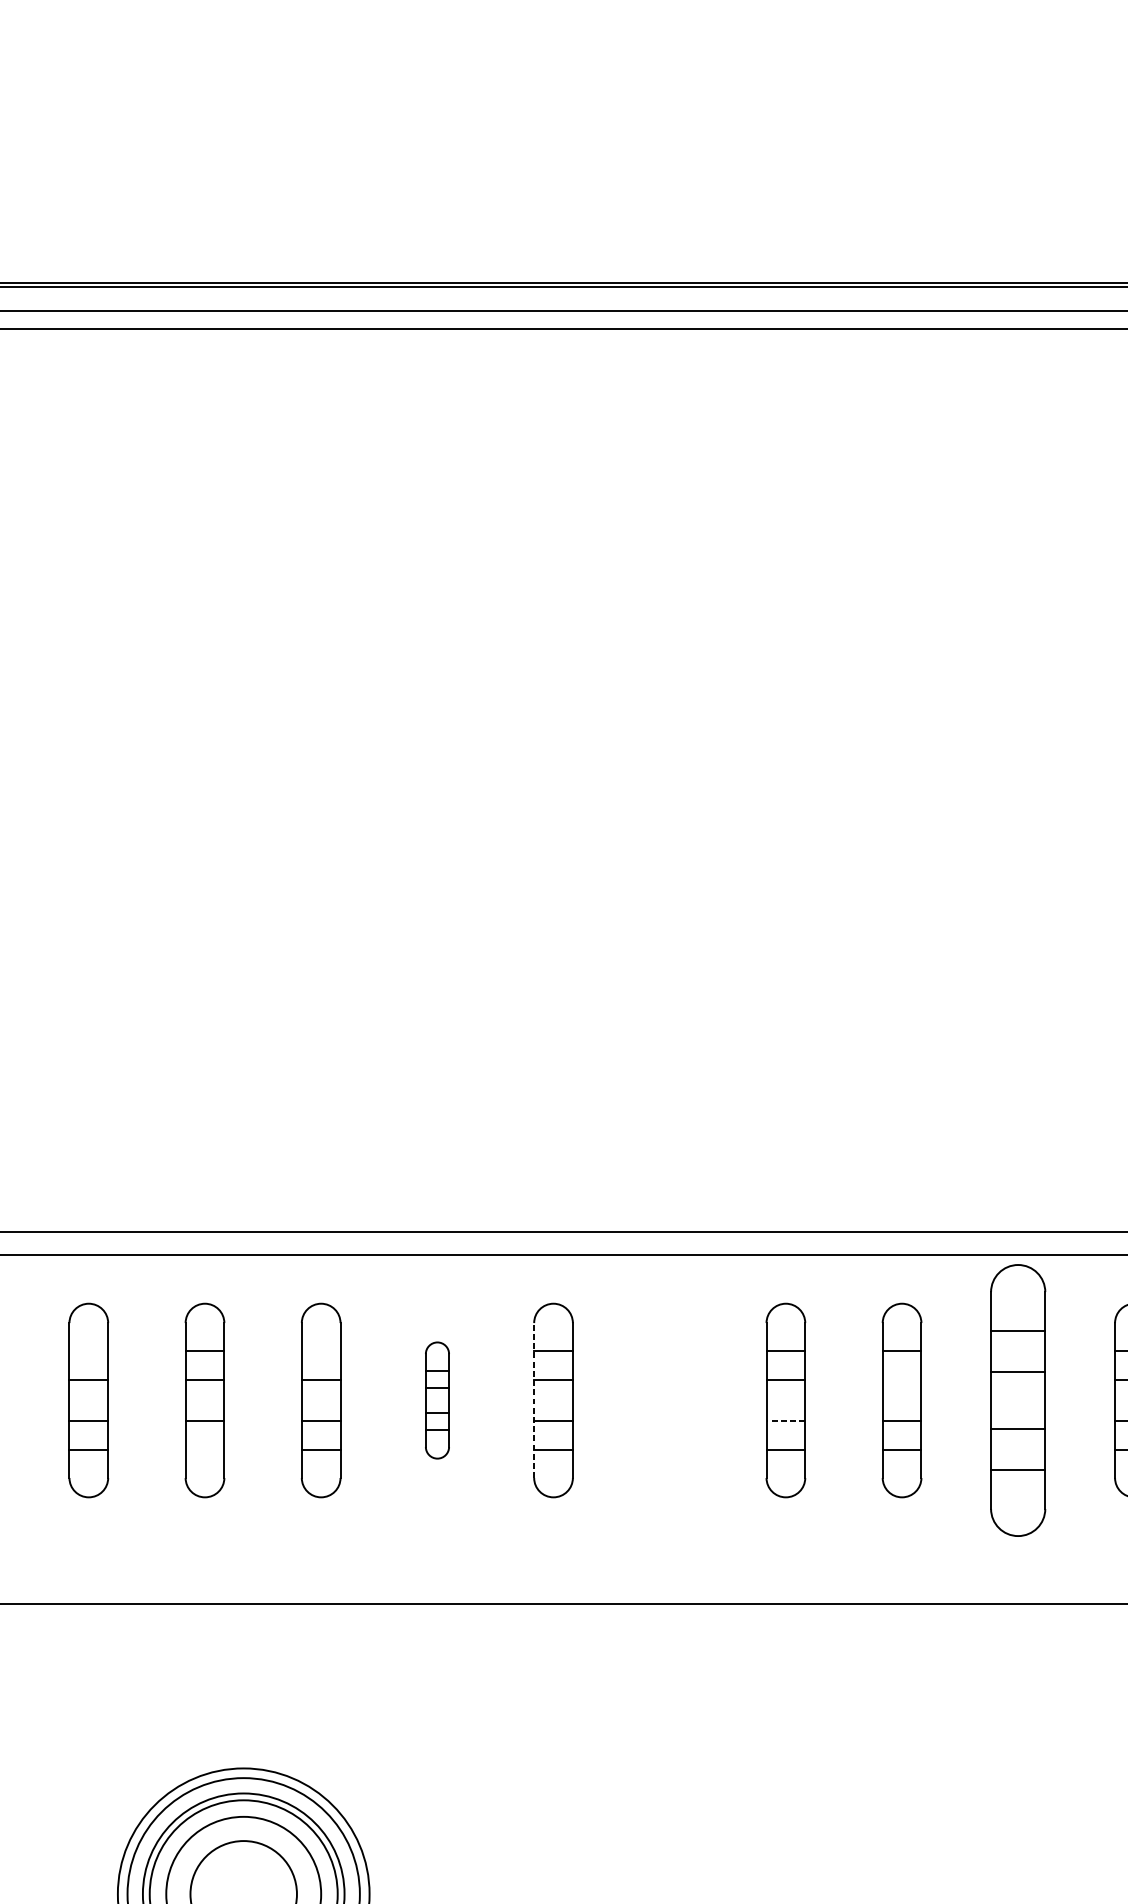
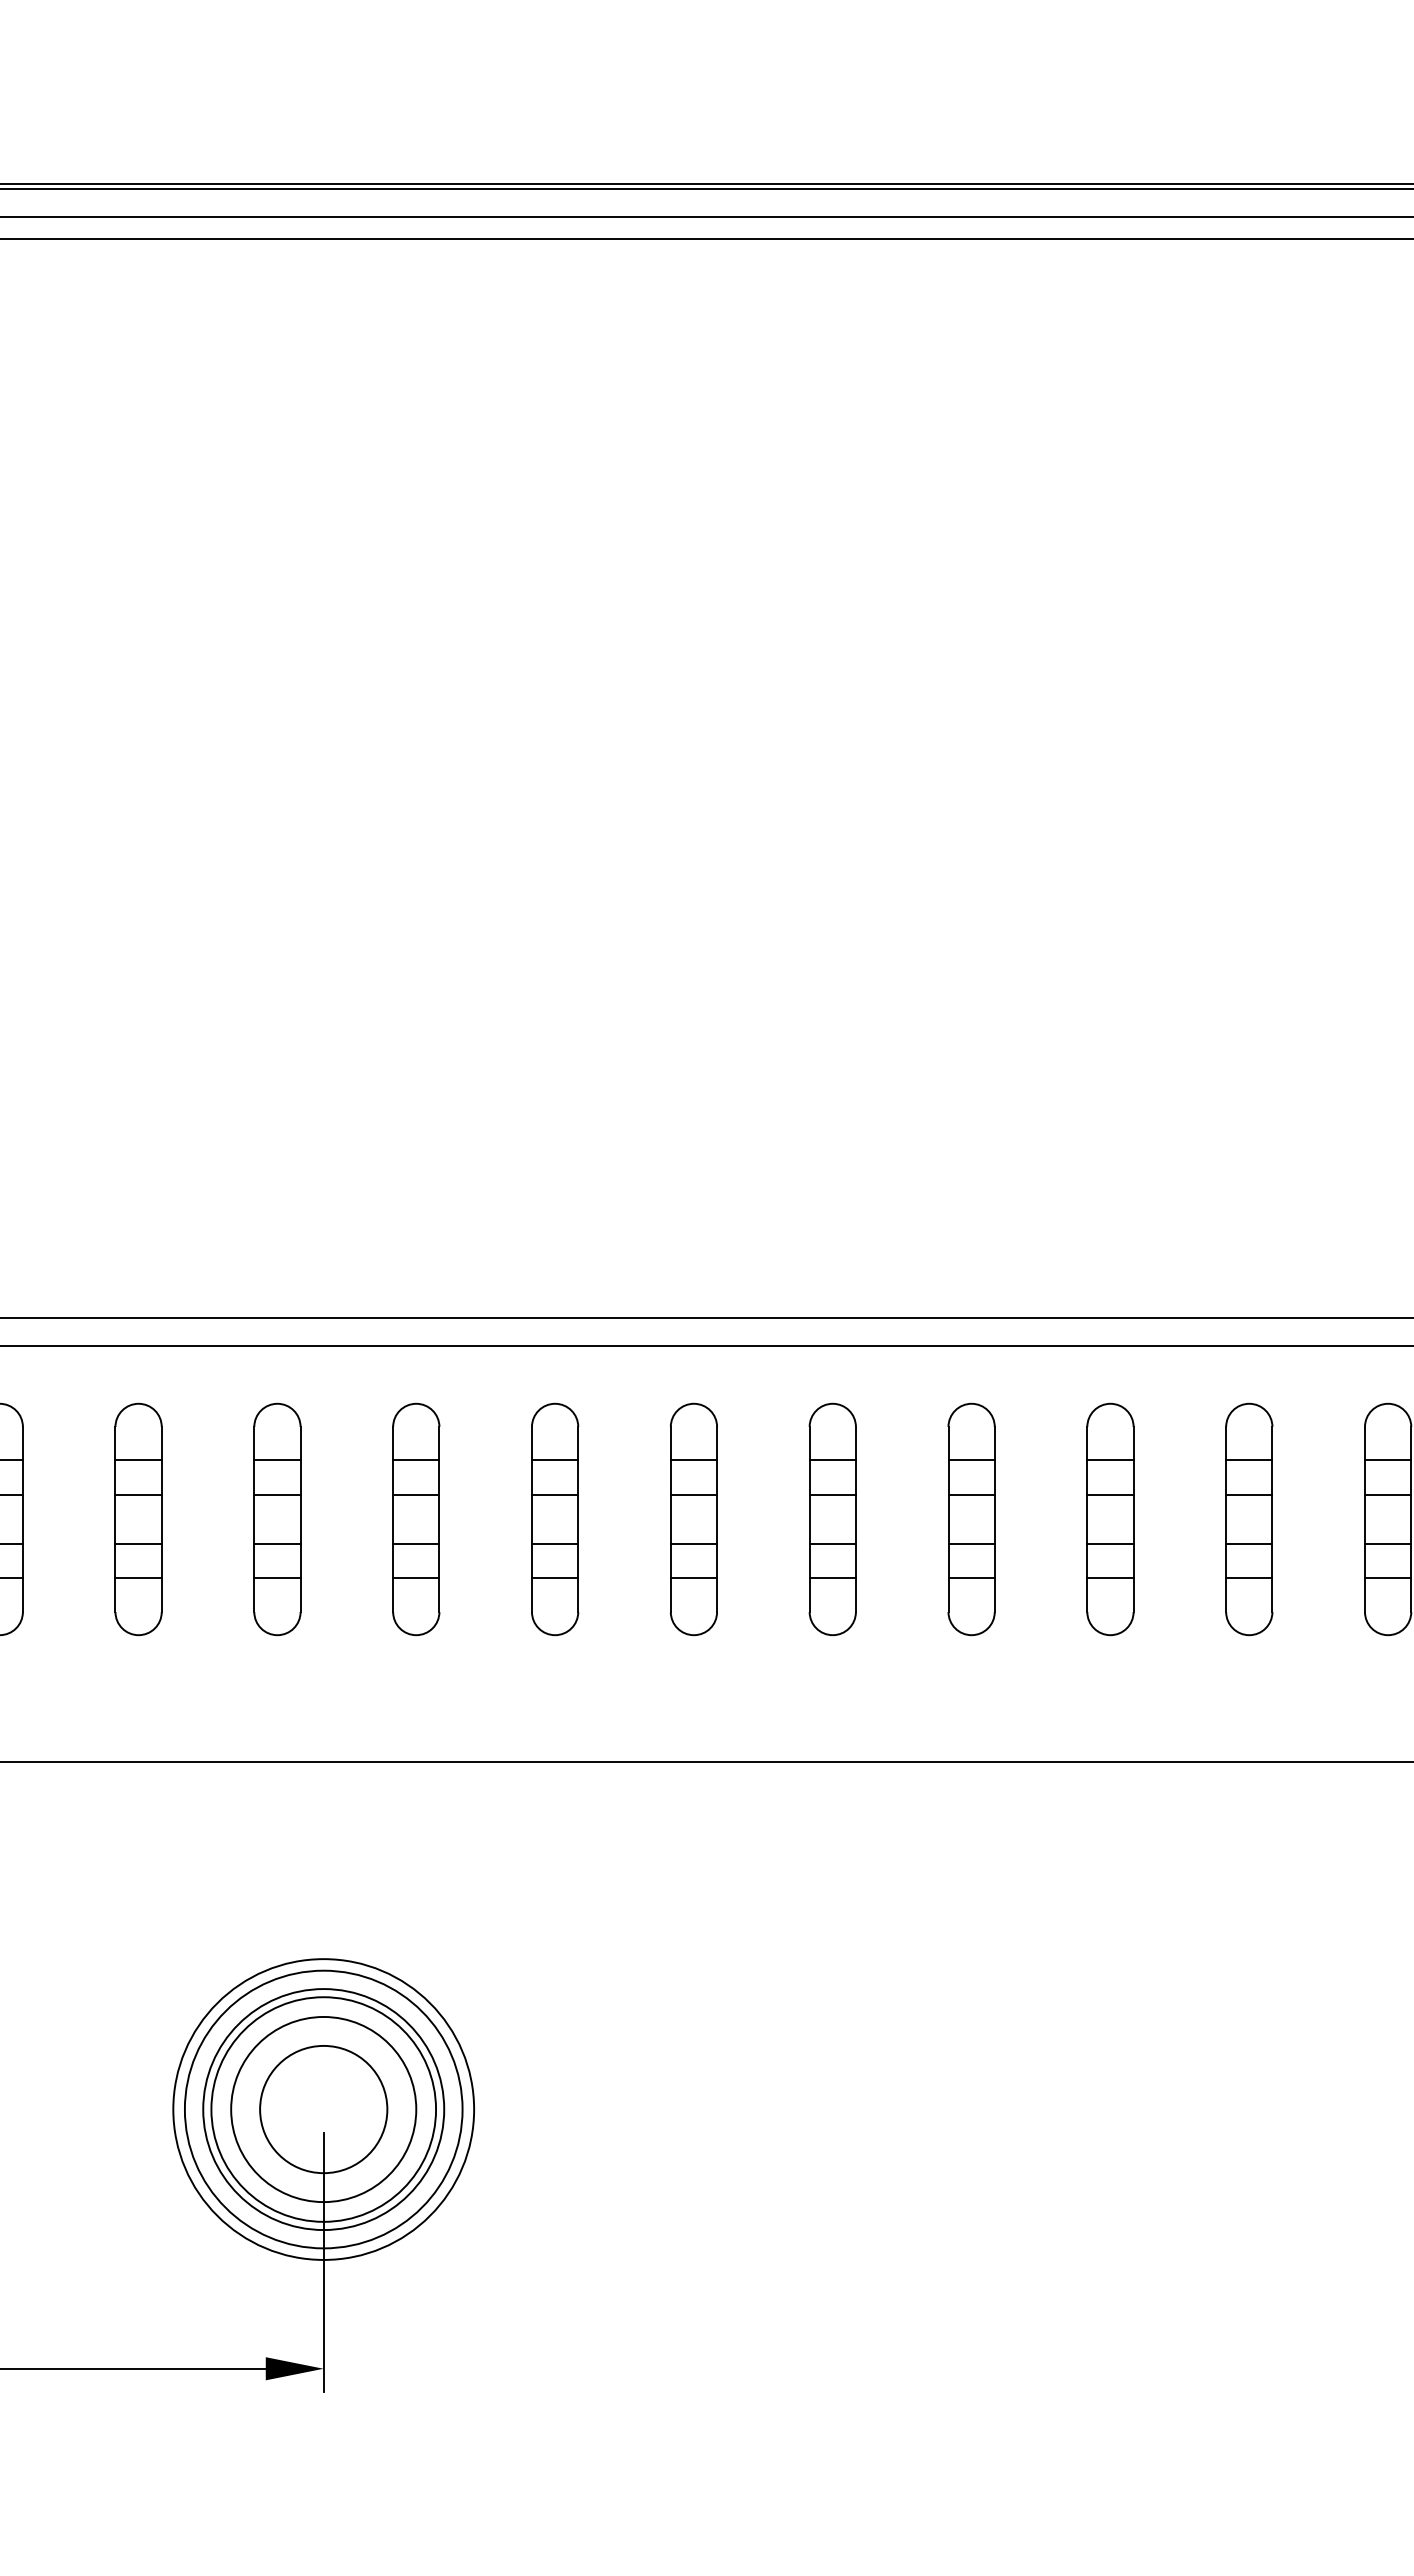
line: (88, 1351) -> (138, 1460), added
line: (321, 1351) -> (416, 1460), added
line: (902, 1380) -> (1110, 1495), added
part: (437, 1400) -> (555, 1519), size x1.67
line: (533, 1400) -> (670, 1519), dashed -> solid
part: (669, 1400) -> (832, 1519), added
part: (1018, 1400) -> (1249, 1519), size x0.71
line: (785, 1420) -> (971, 1543), dashed -> solid
line: (205, 1449) -> (277, 1578), added

